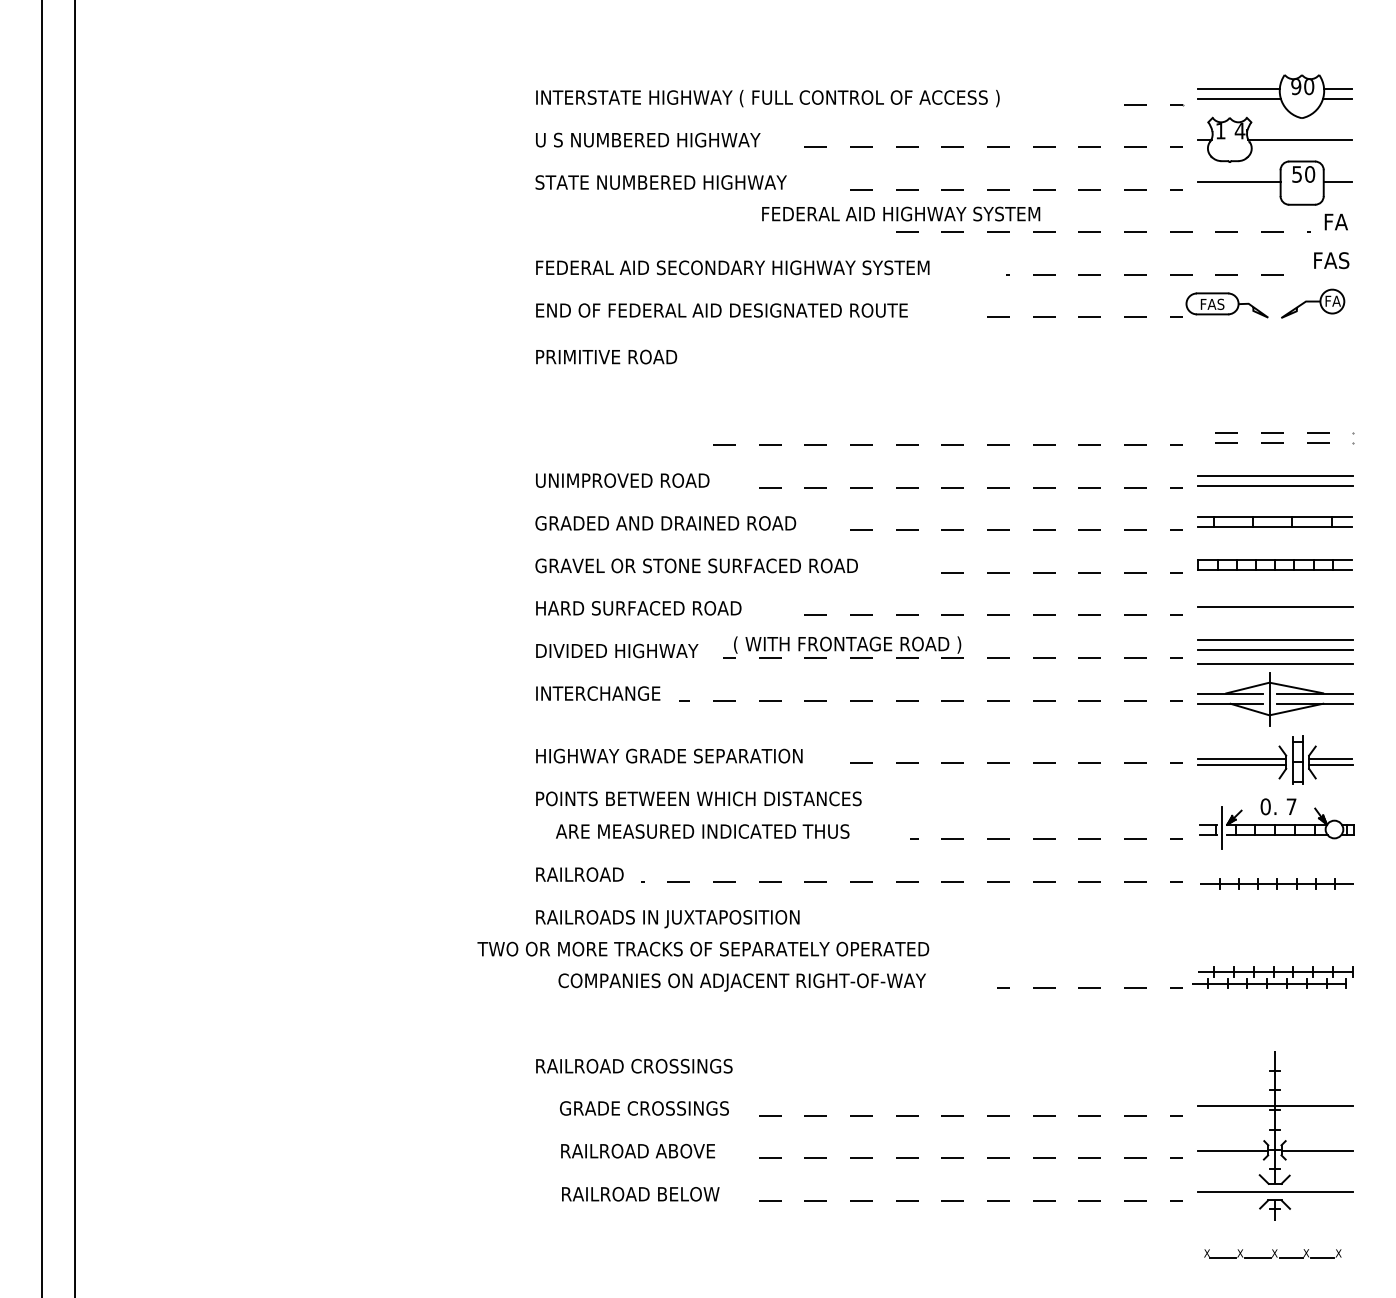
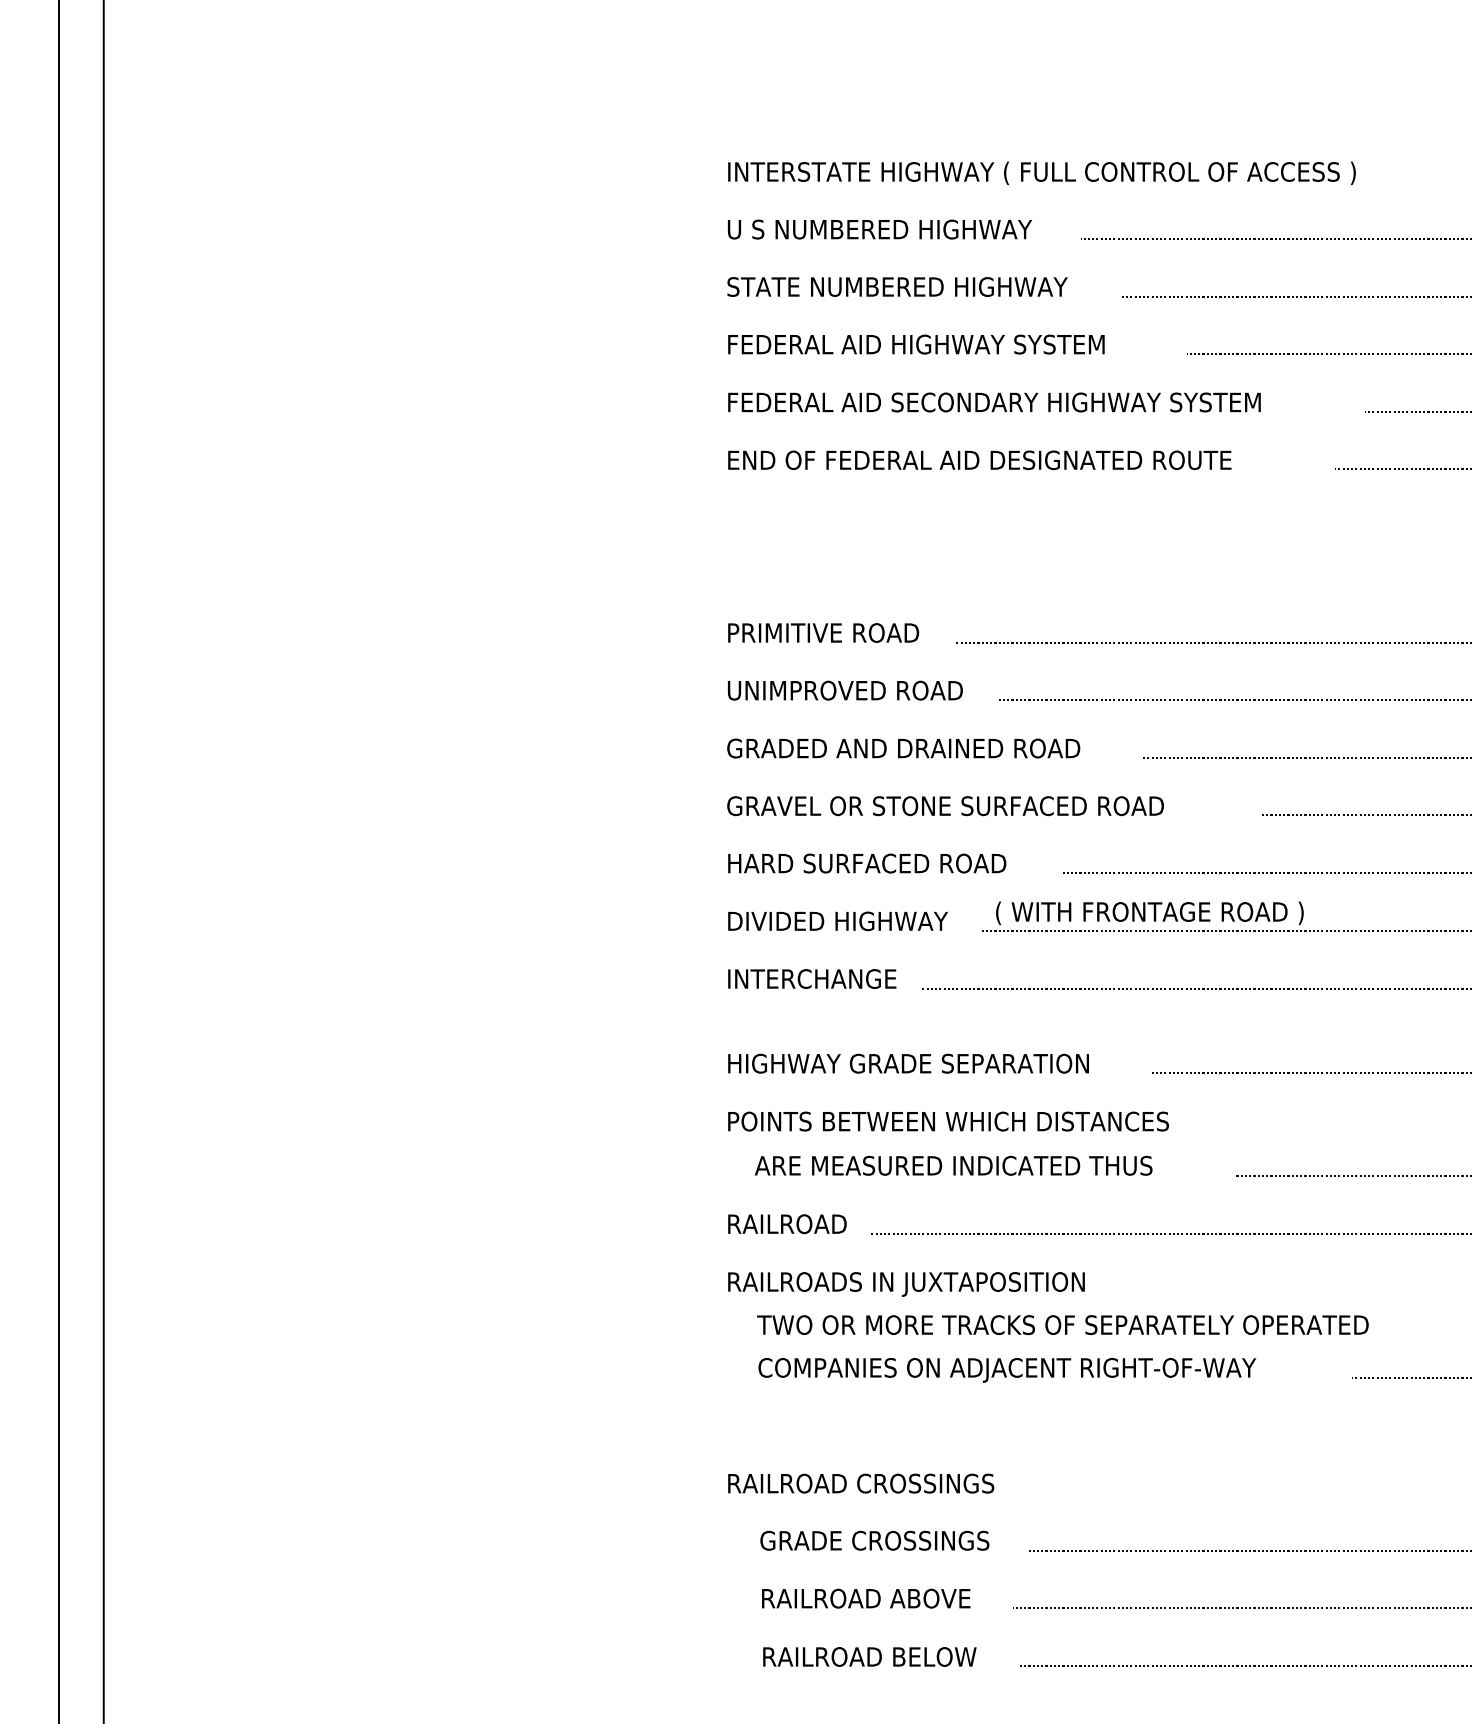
text: (901, 213) -> (916, 343), moved
text: (606, 356) -> (823, 632), moved
text: (703, 948) -> (1063, 1324), moved

